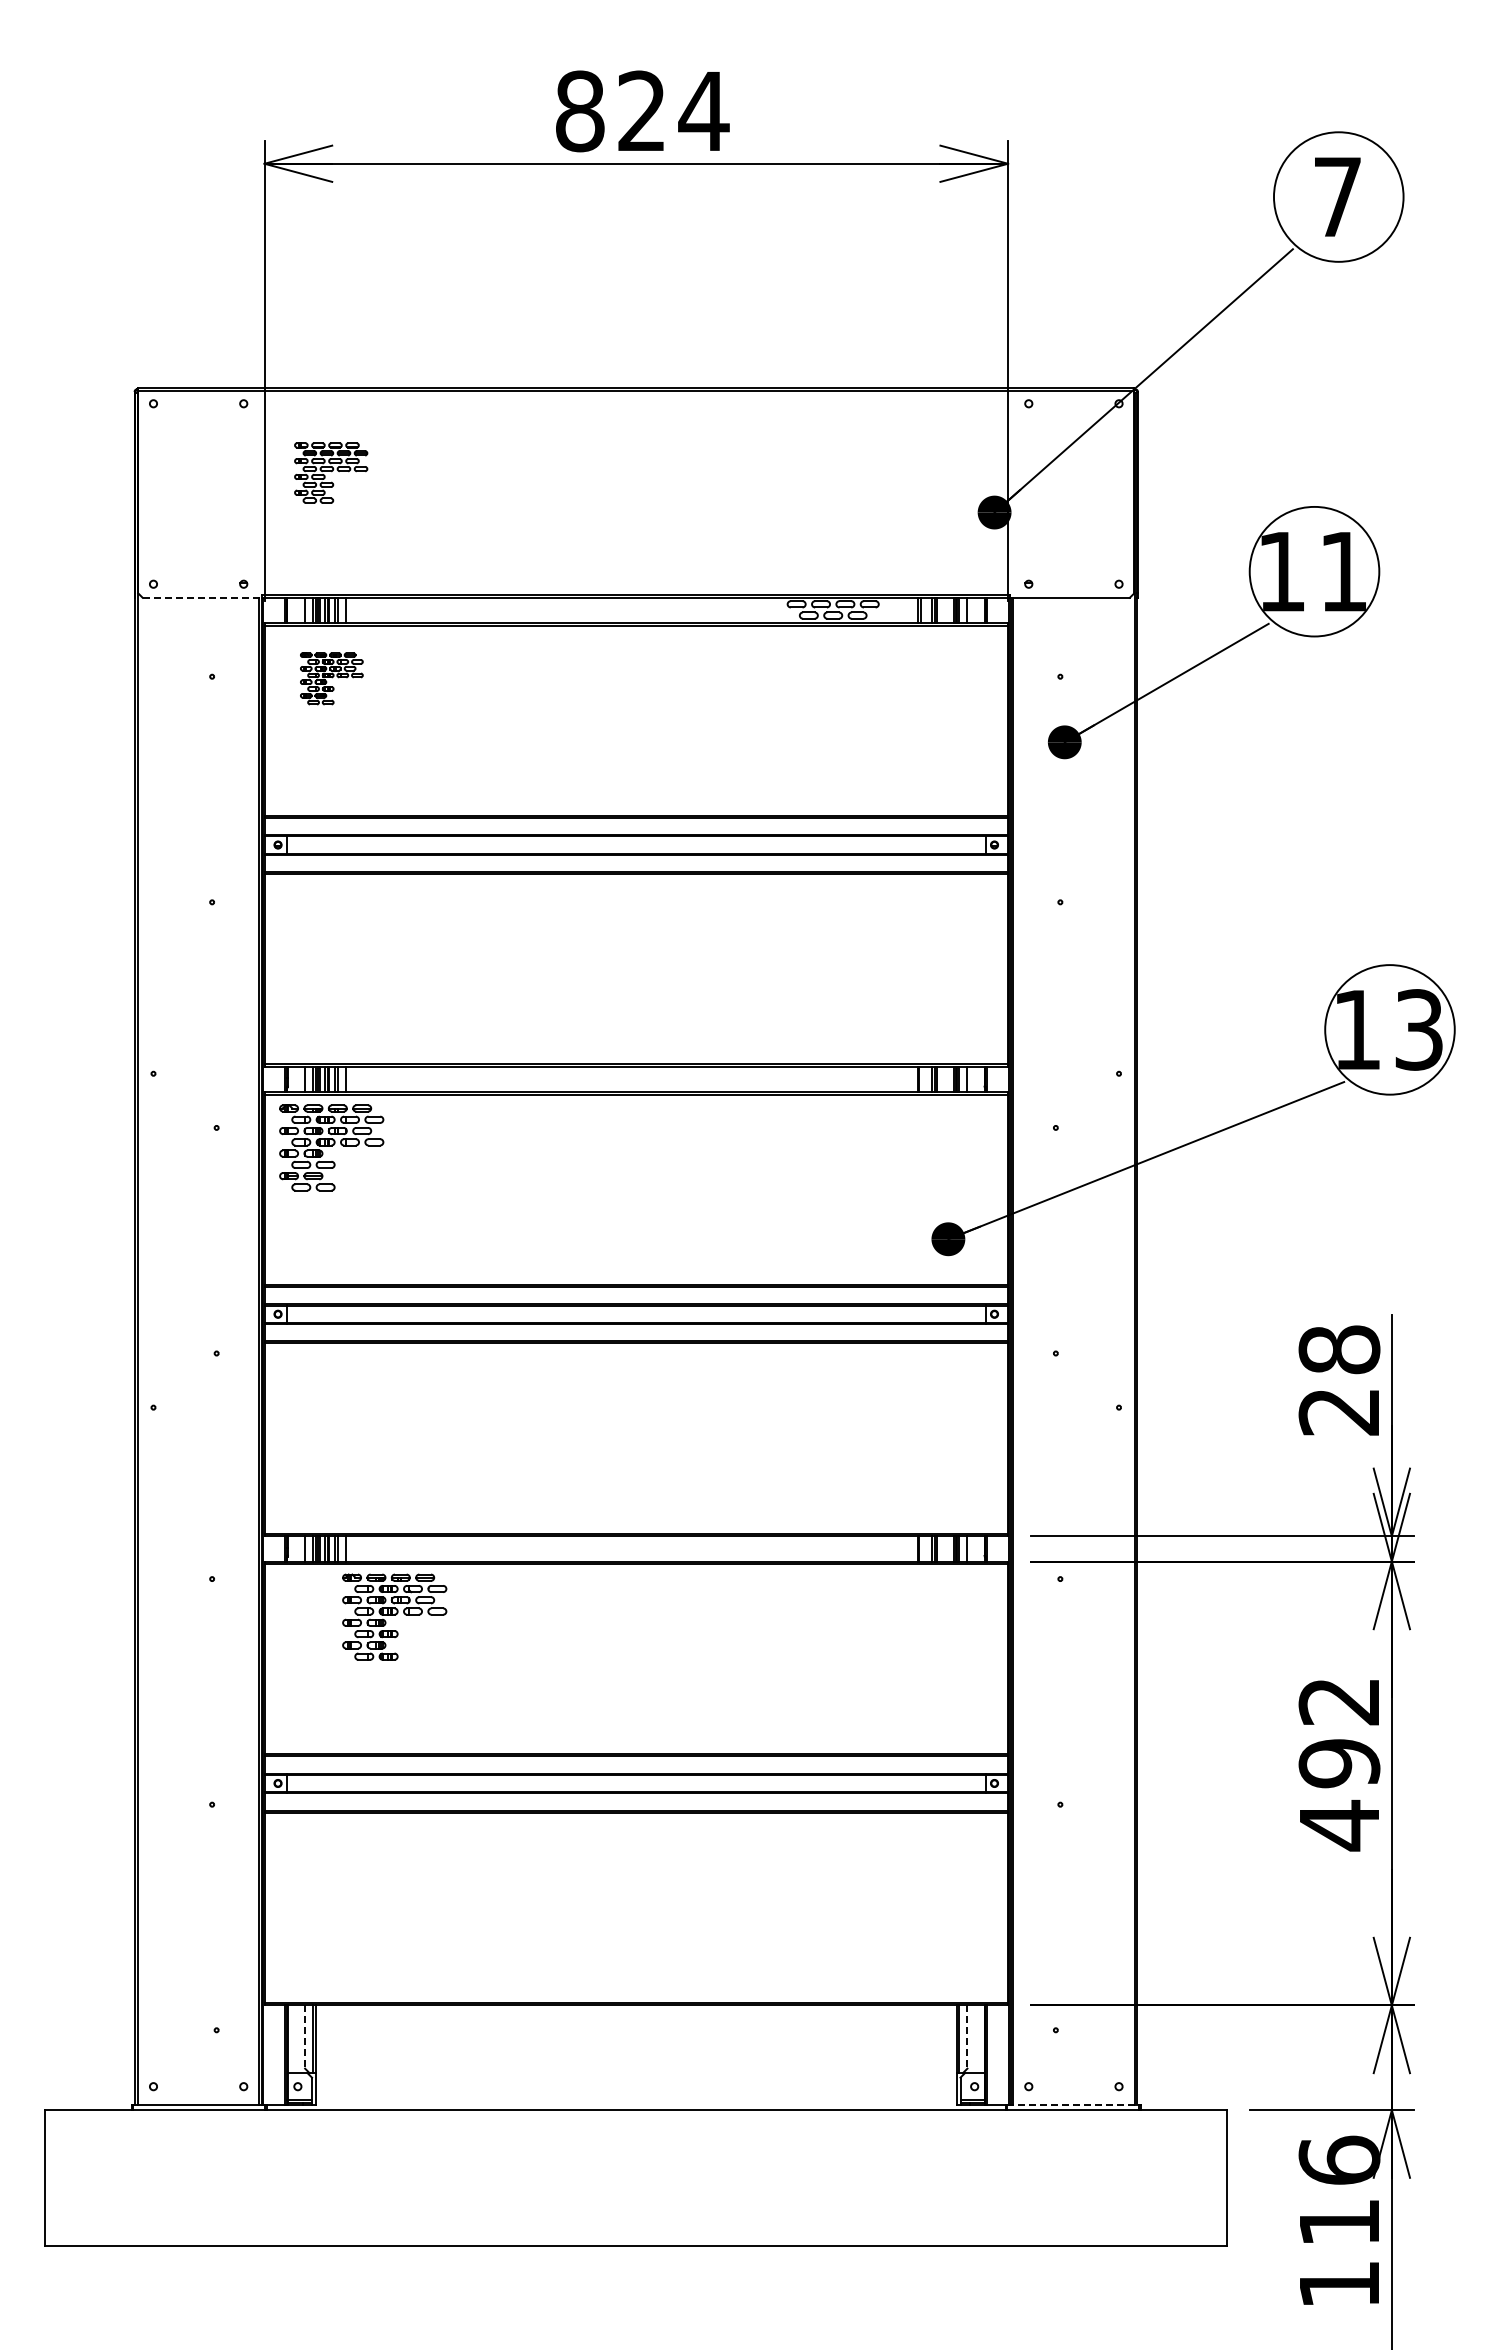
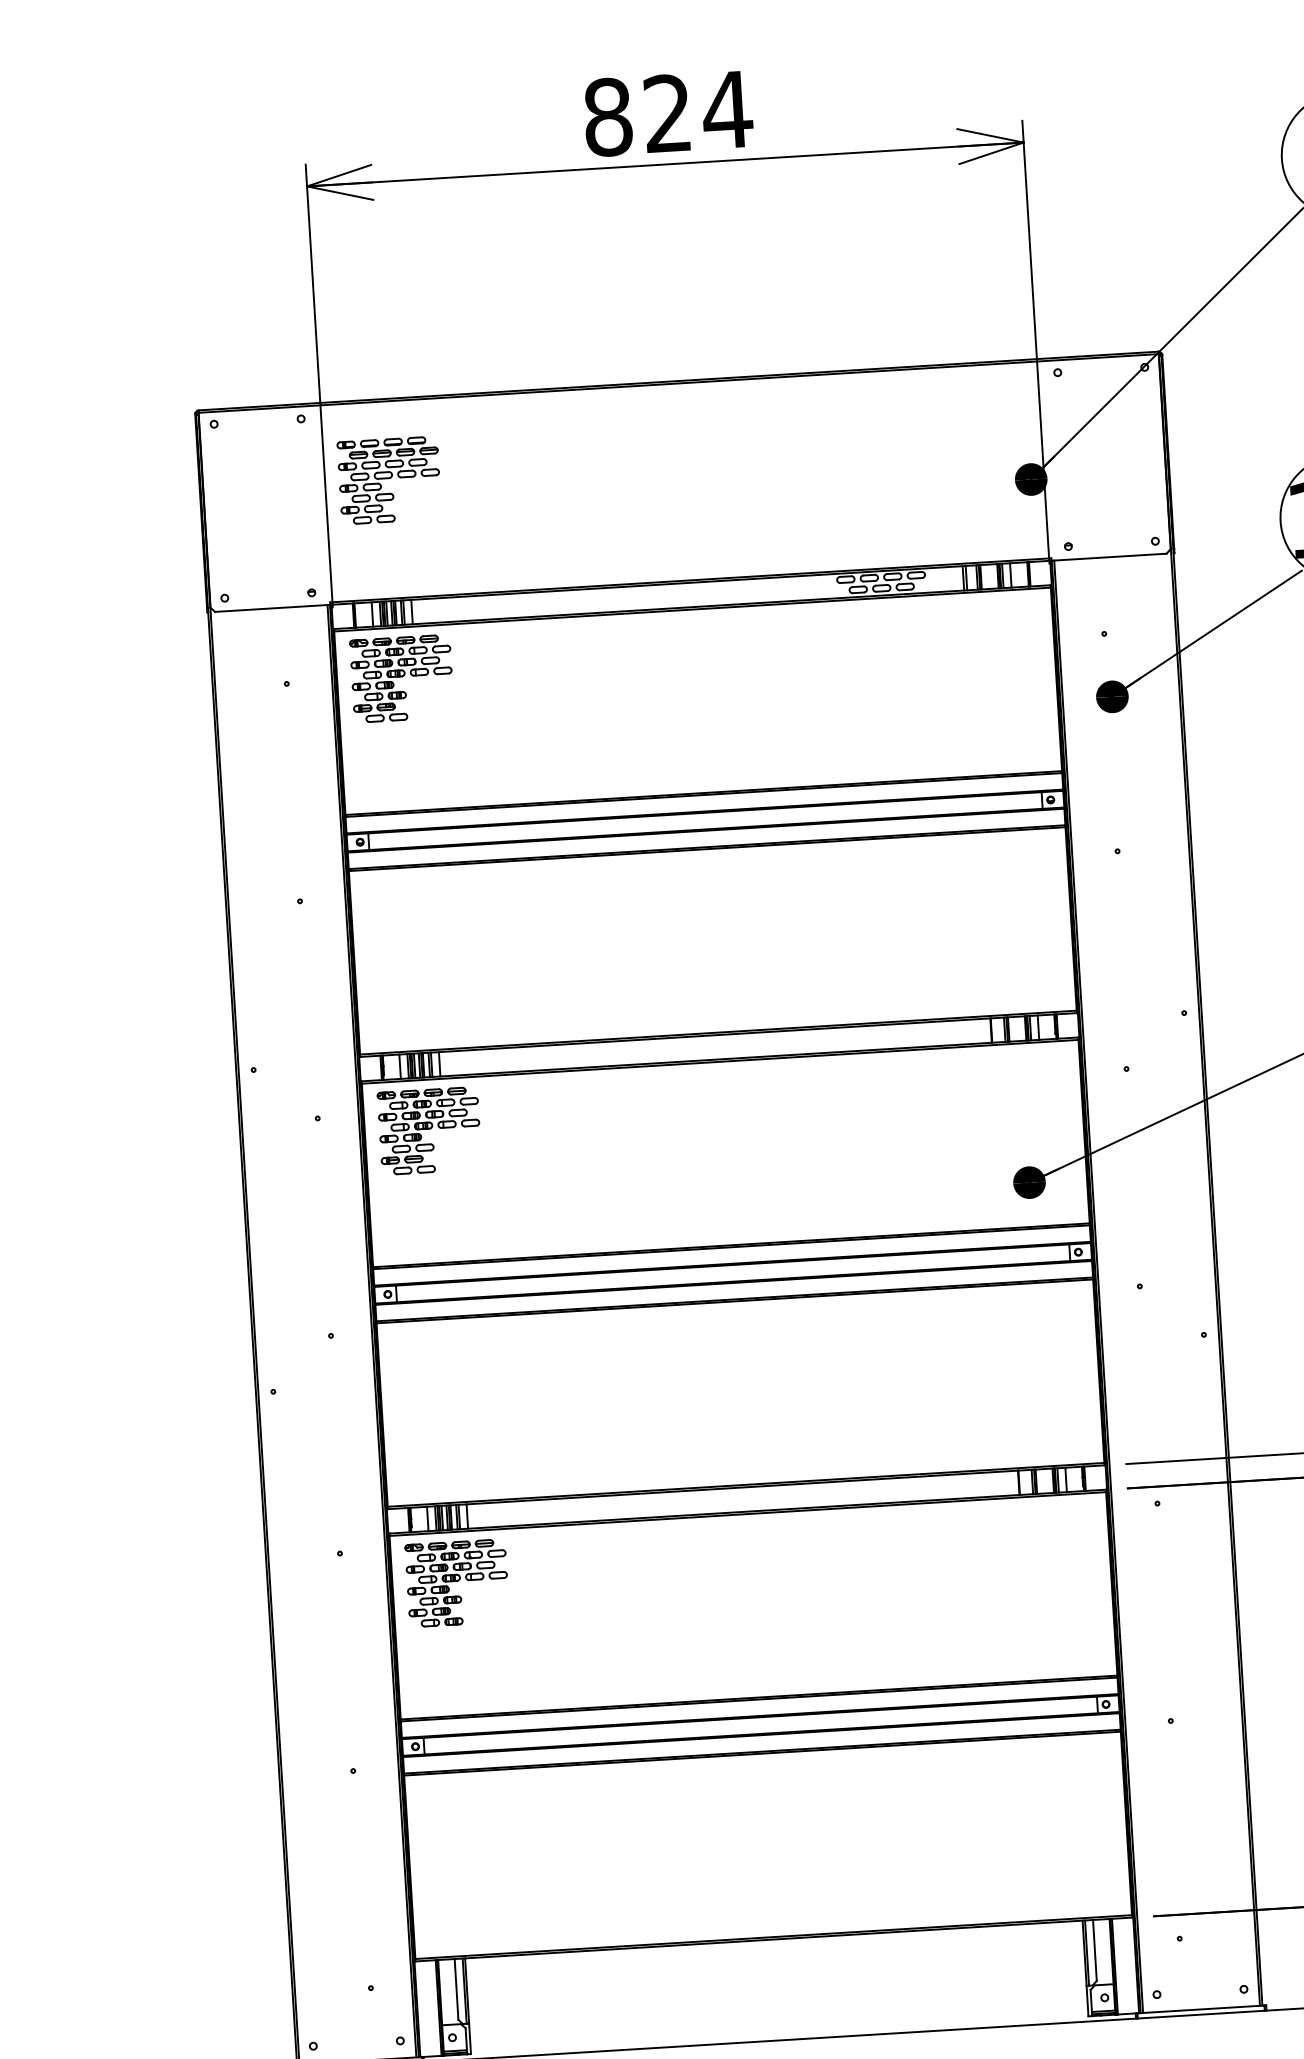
part: (330, 472) -> (388, 480), size x1.43
line: (202, 597) -> (272, 608), dashed -> solid
part: (331, 678) -> (401, 678), size x1.67
part: (394, 1616) -> (457, 1582), moved
line: (305, 2037) -> (456, 1989), dashed -> solid
line: (967, 2037) -> (1094, 1950), dashed -> solid
line: (1073, 2104) -> (1201, 2009), dashed -> solid

